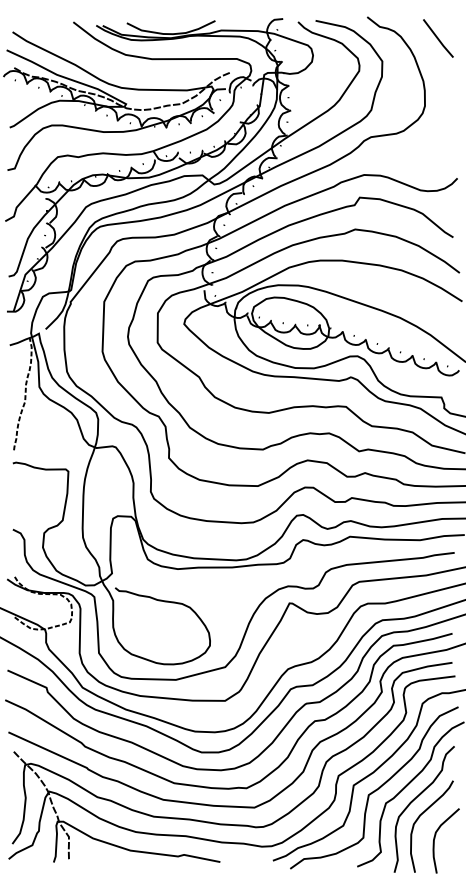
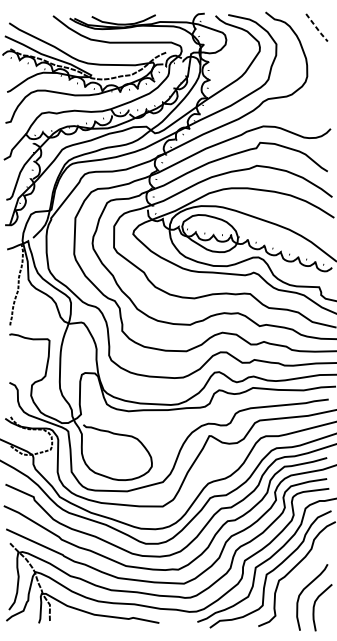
line: (438, 39) -> (317, 28), solid -> dashed
curve: (414, 800) -> (299, 578), removed

